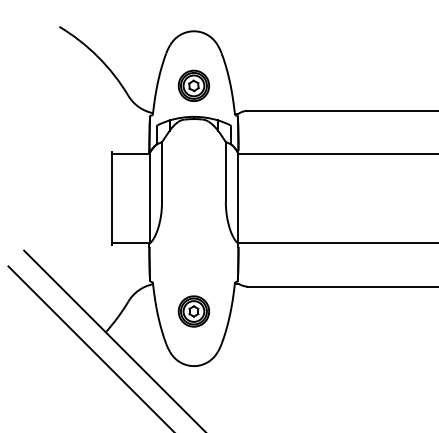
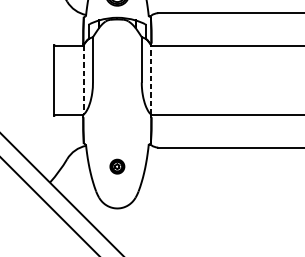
line: (149, 198) -> (83, 80), solid -> dashed
line: (238, 198) -> (151, 80), solid -> dashed
part: (193, 311) -> (117, 166), size x0.6

